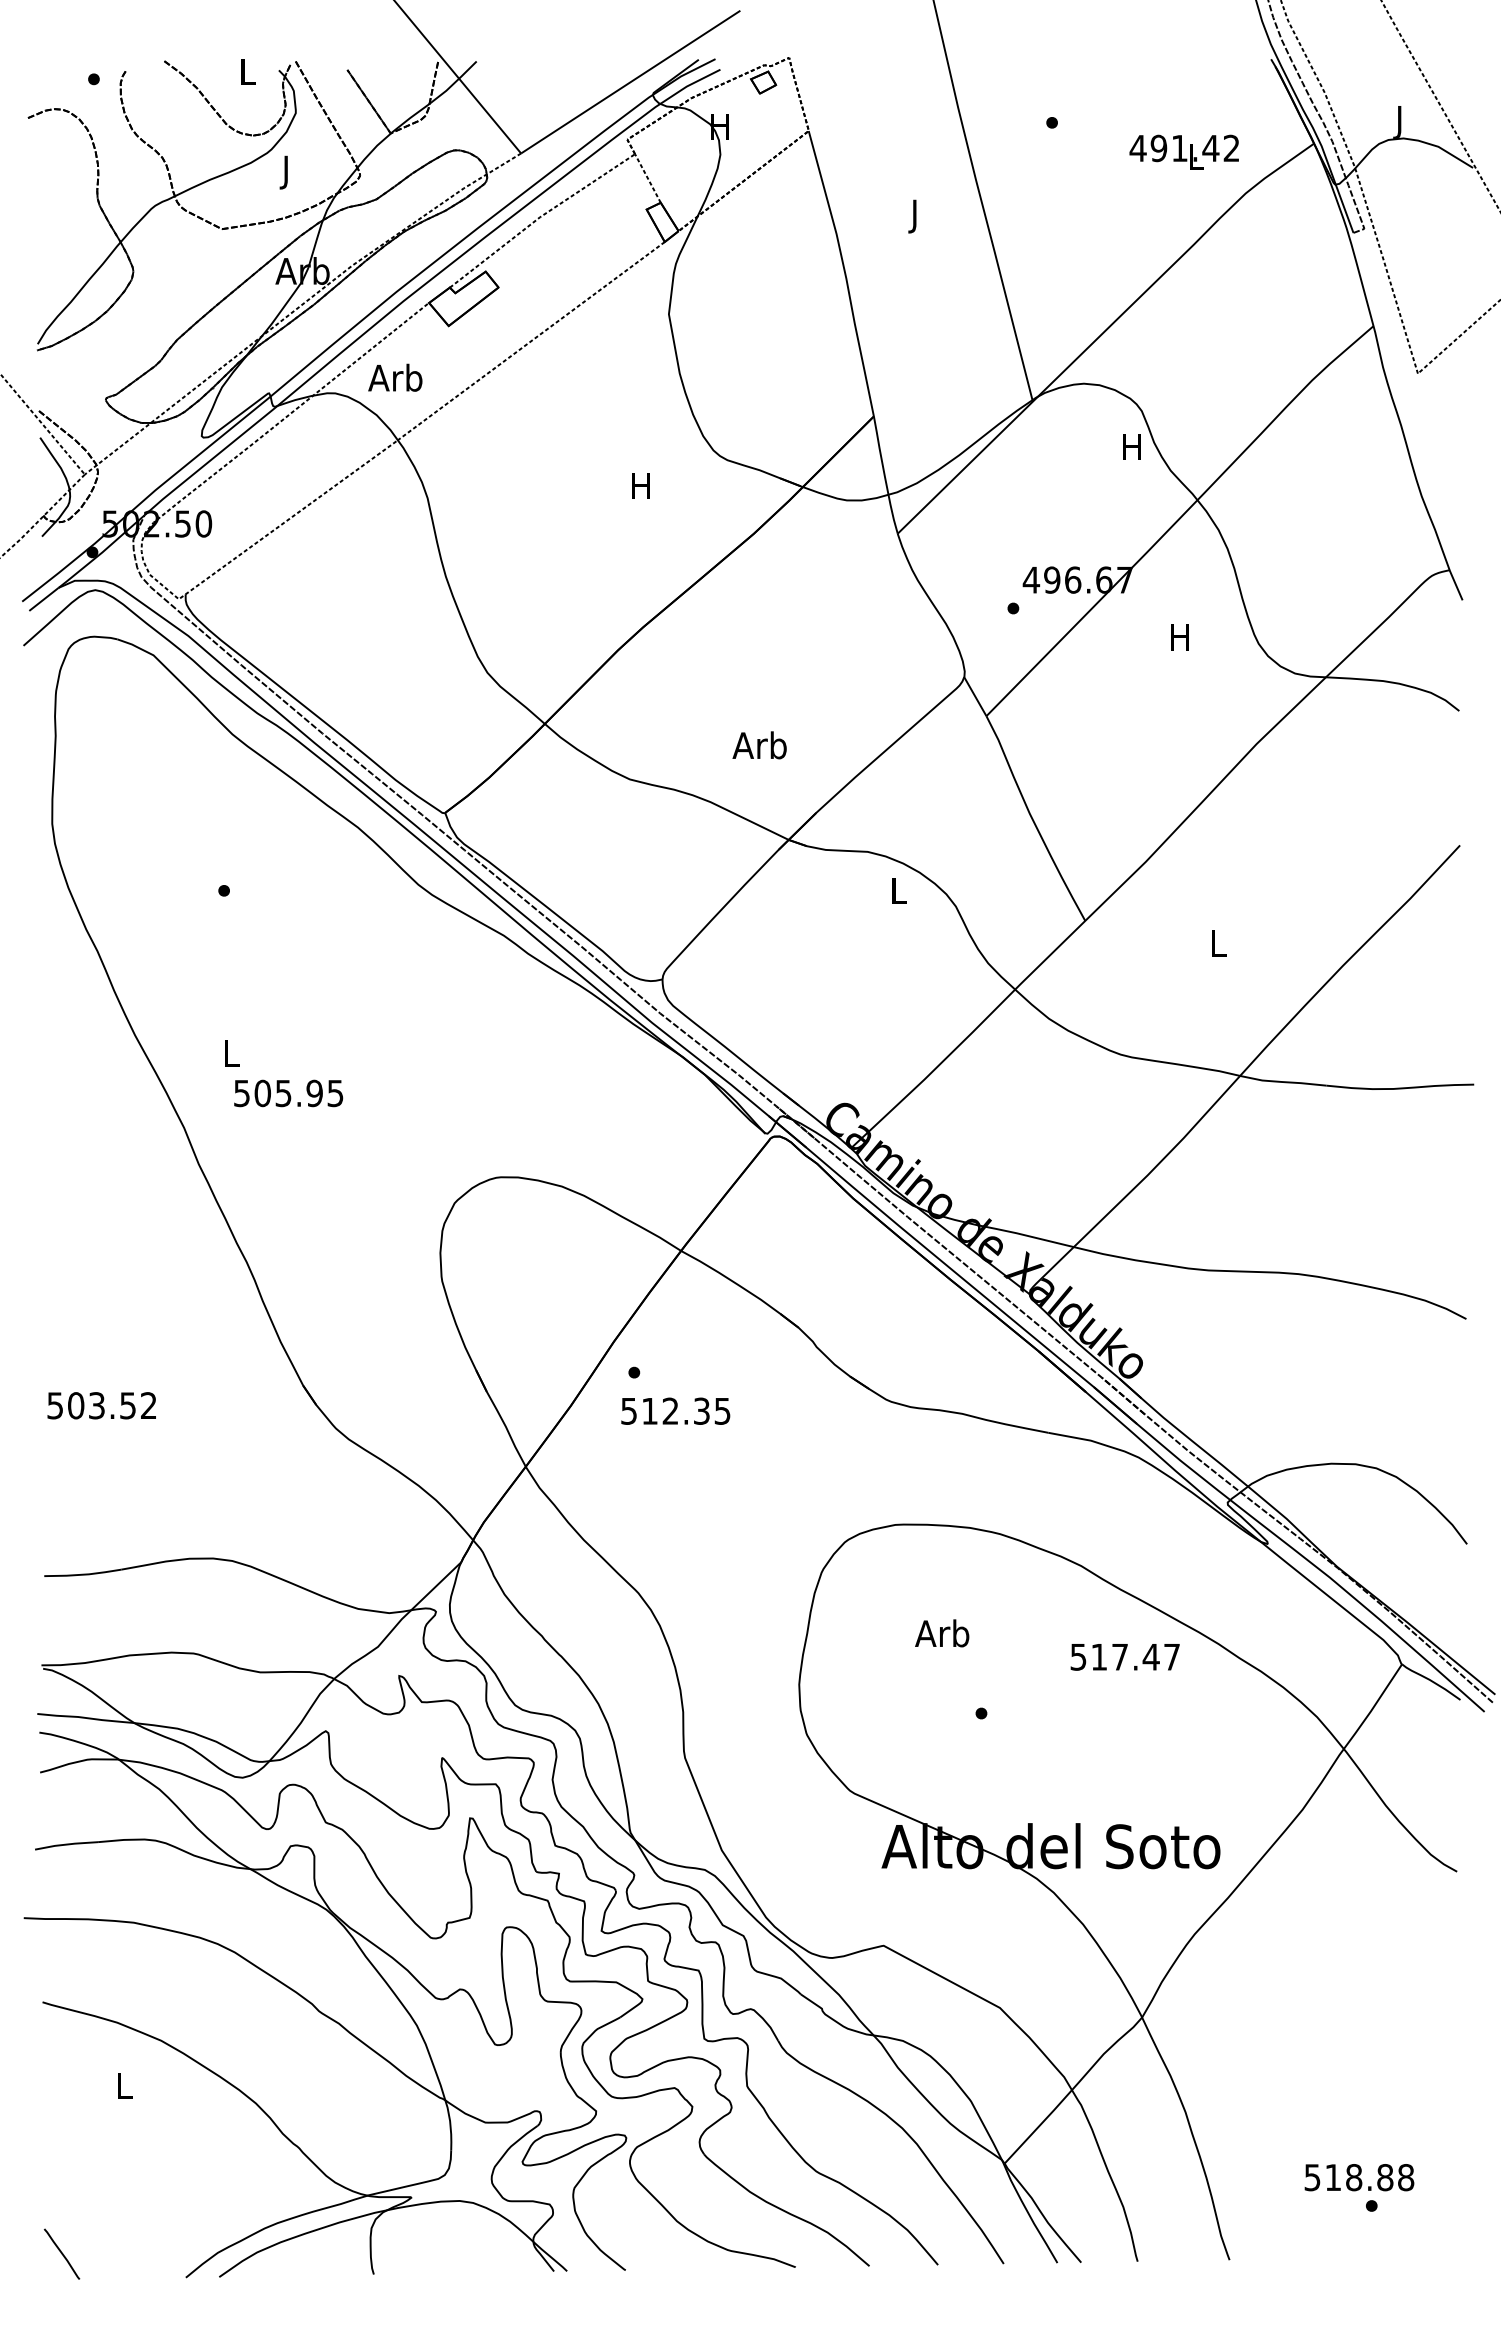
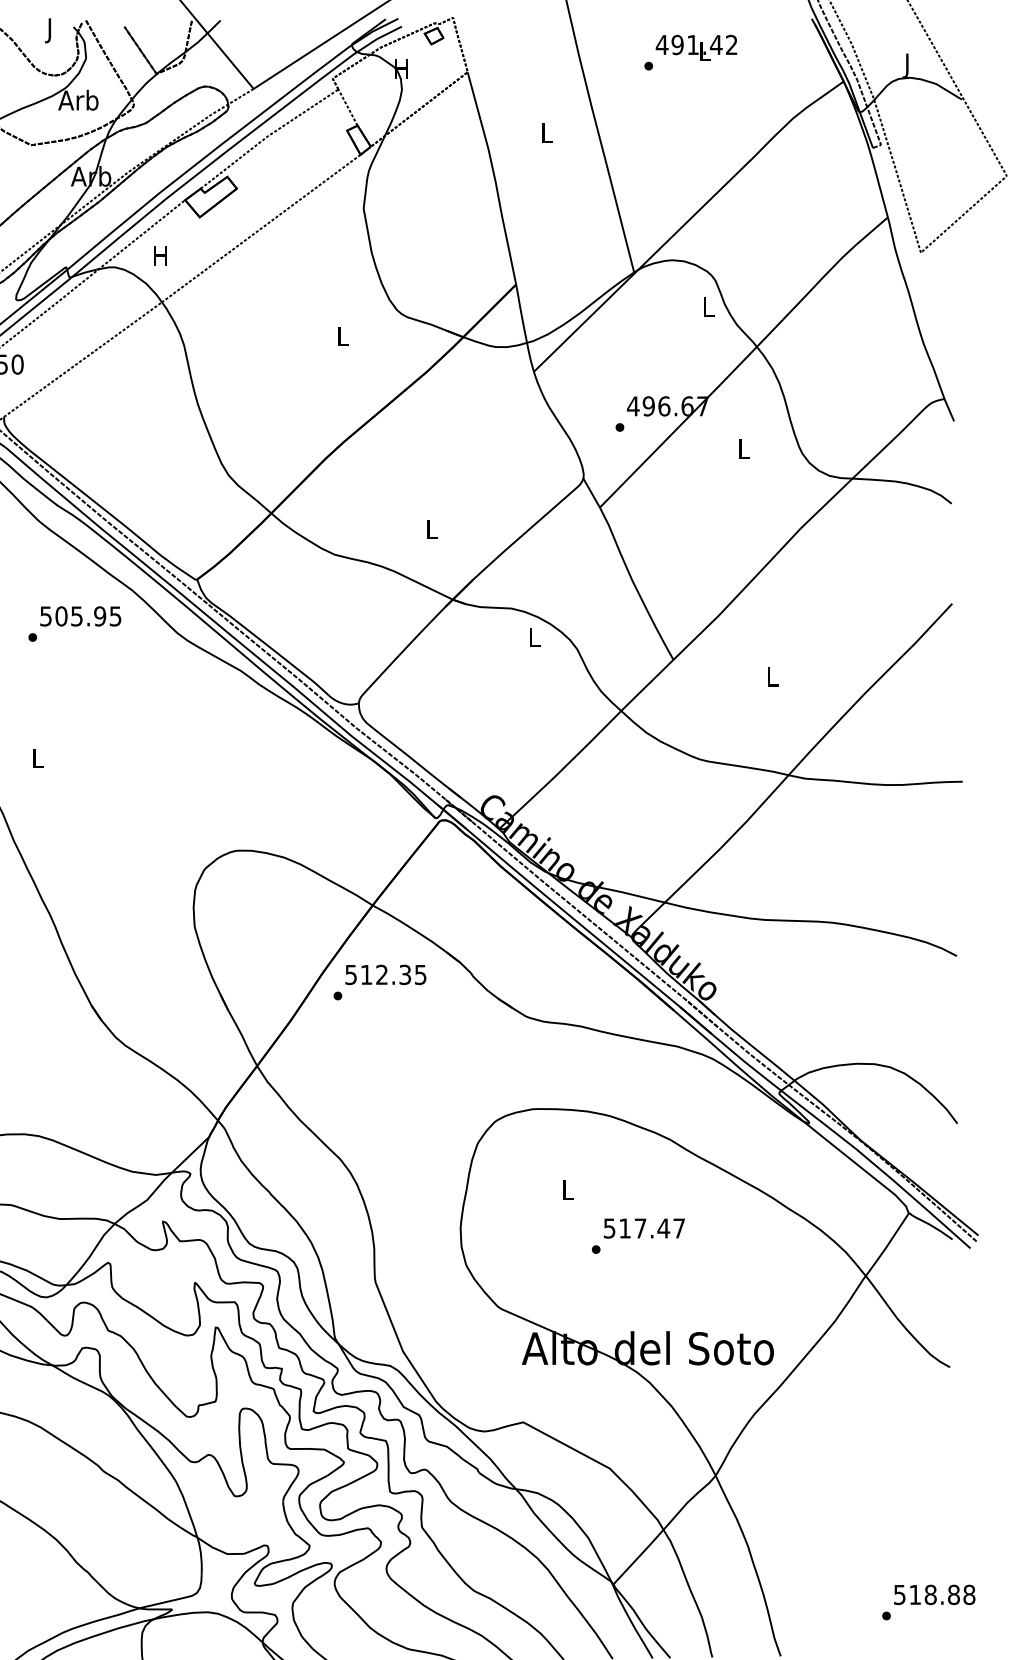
text: (247, 75) -> (50, 30), L -> J
text: (1183, 151) -> (695, 47), moved
text: (285, 171) -> (78, 102), J -> Arb
text: (915, 216) -> (547, 135), J -> L
text: (395, 377) -> (160, 255), Arb -> H
text: (1131, 446) -> (707, 306), H -> L
text: (640, 485) -> (342, 335), H -> L
text: (1179, 637) -> (743, 449), H -> L
text: (759, 745) -> (431, 529), Arb -> L
text: (288, 1093) -> (80, 616), moved
text: (675, 1410) -> (385, 974), moved
text: (942, 1633) -> (567, 1190), Arb -> L
text: (1124, 1657) -> (643, 1228), moved
text: (1359, 2177) -> (934, 1594), moved

